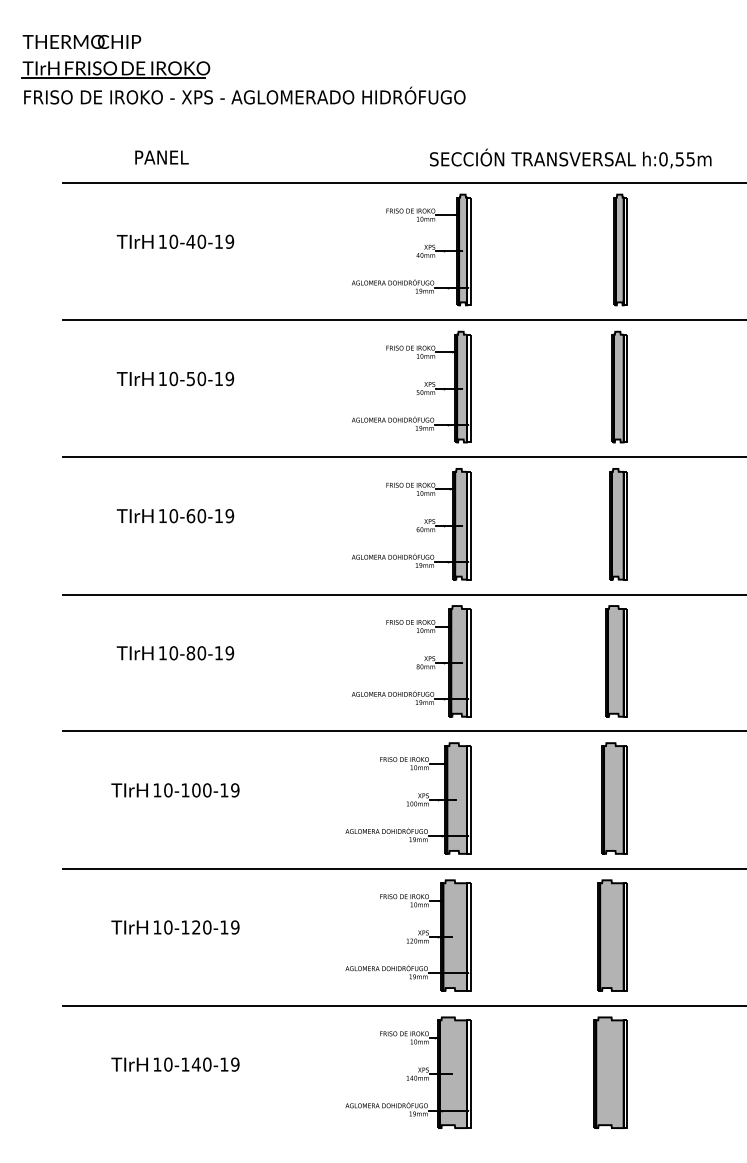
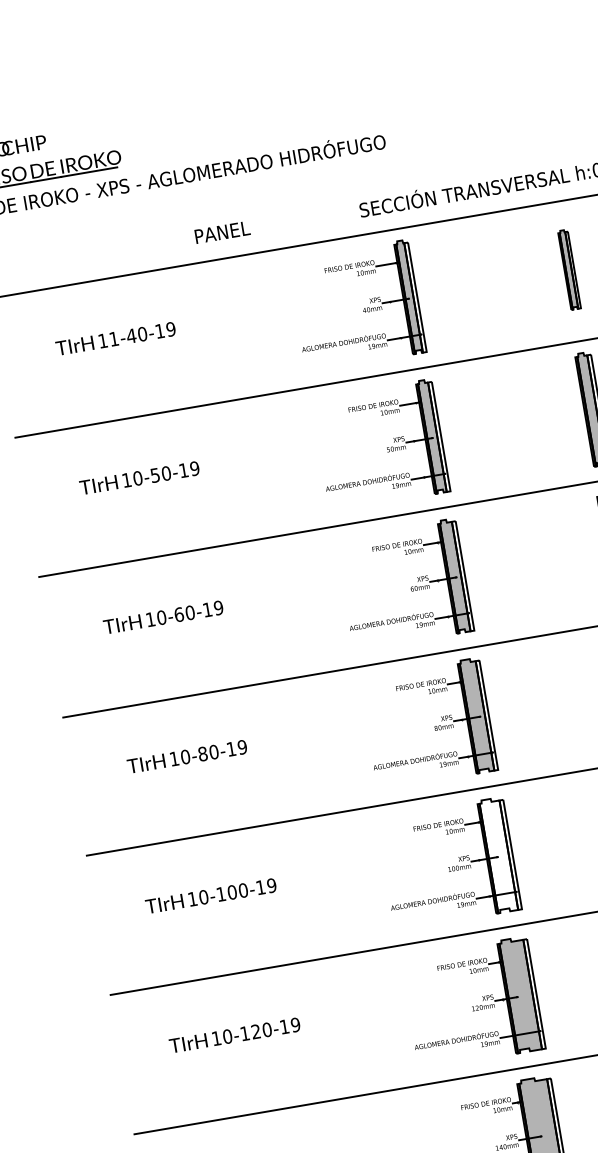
text: (161, 157) -> (222, 232), moved
text: (173, 241) -> (113, 338), 10-40-19 -> 11-40-19
part: (620, 249) -> (569, 269), size x0.7
fill: (456, 798) -> (497, 855), removed

